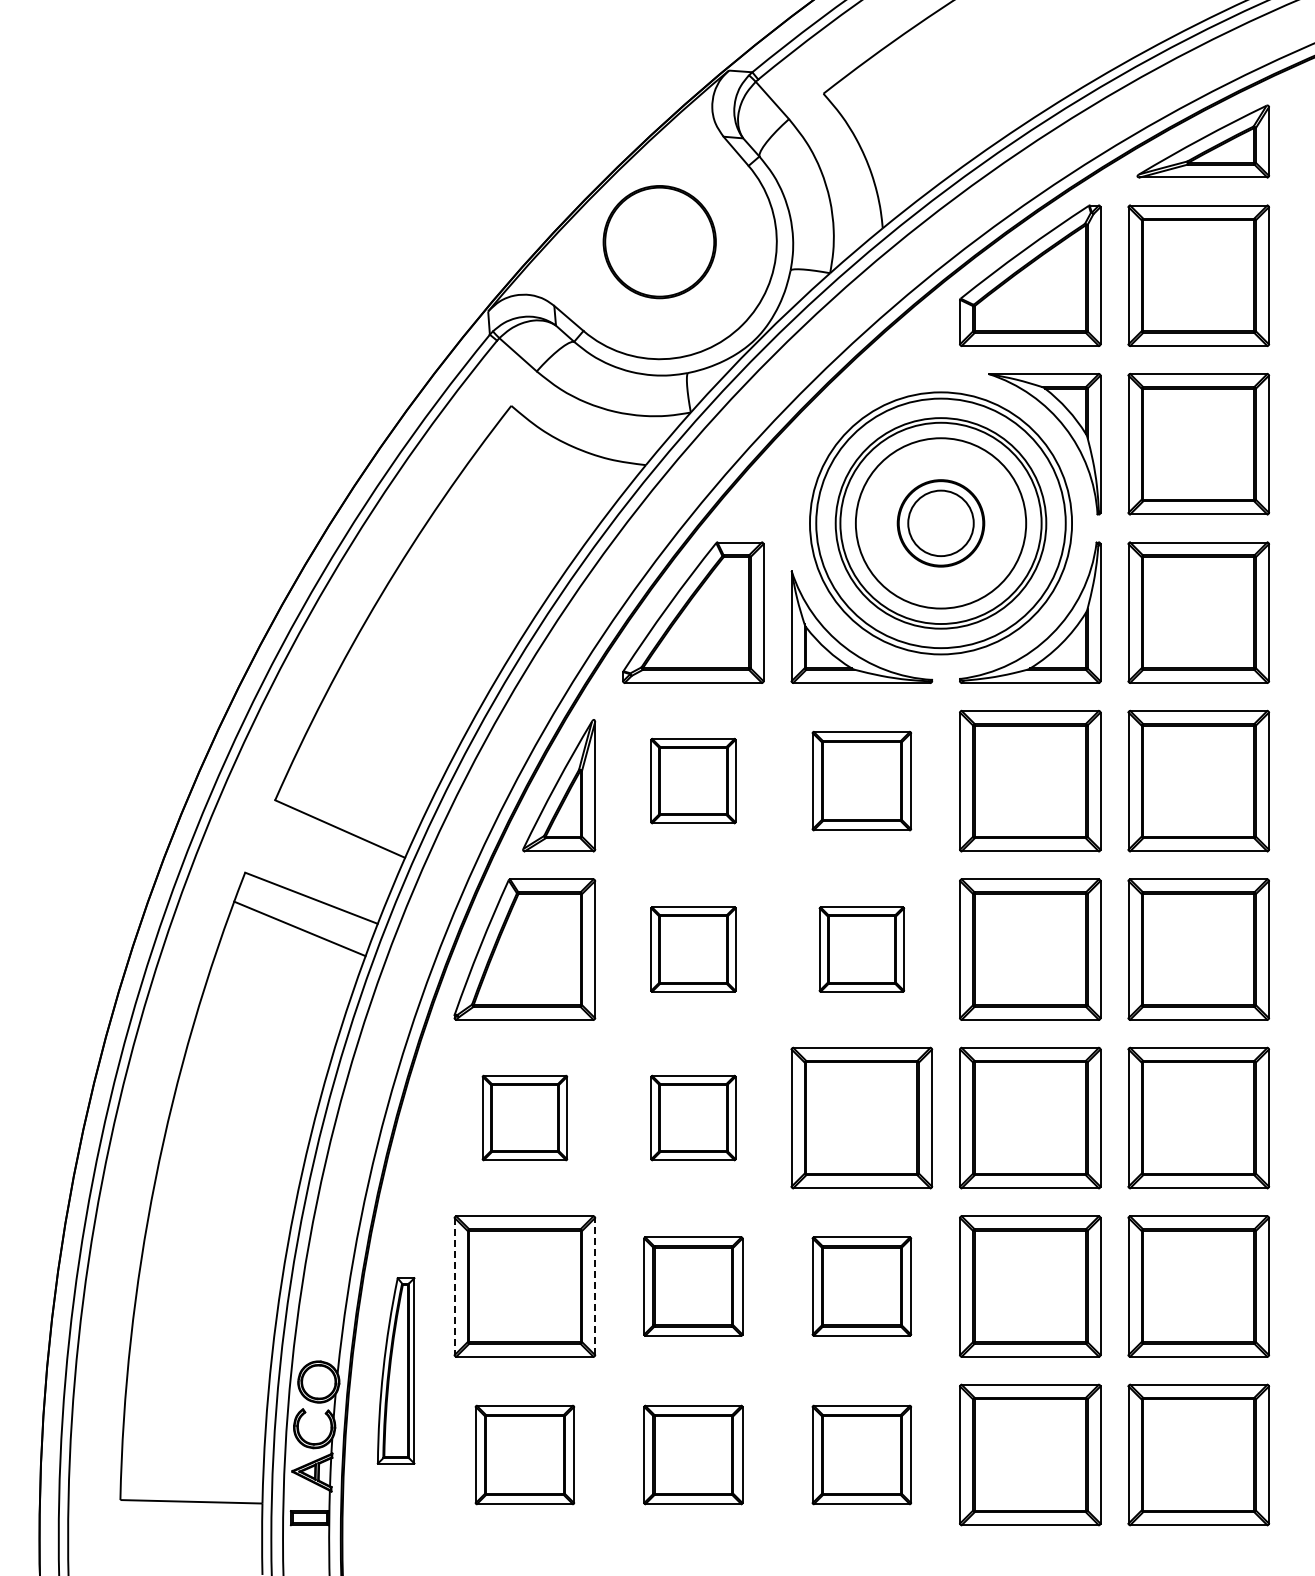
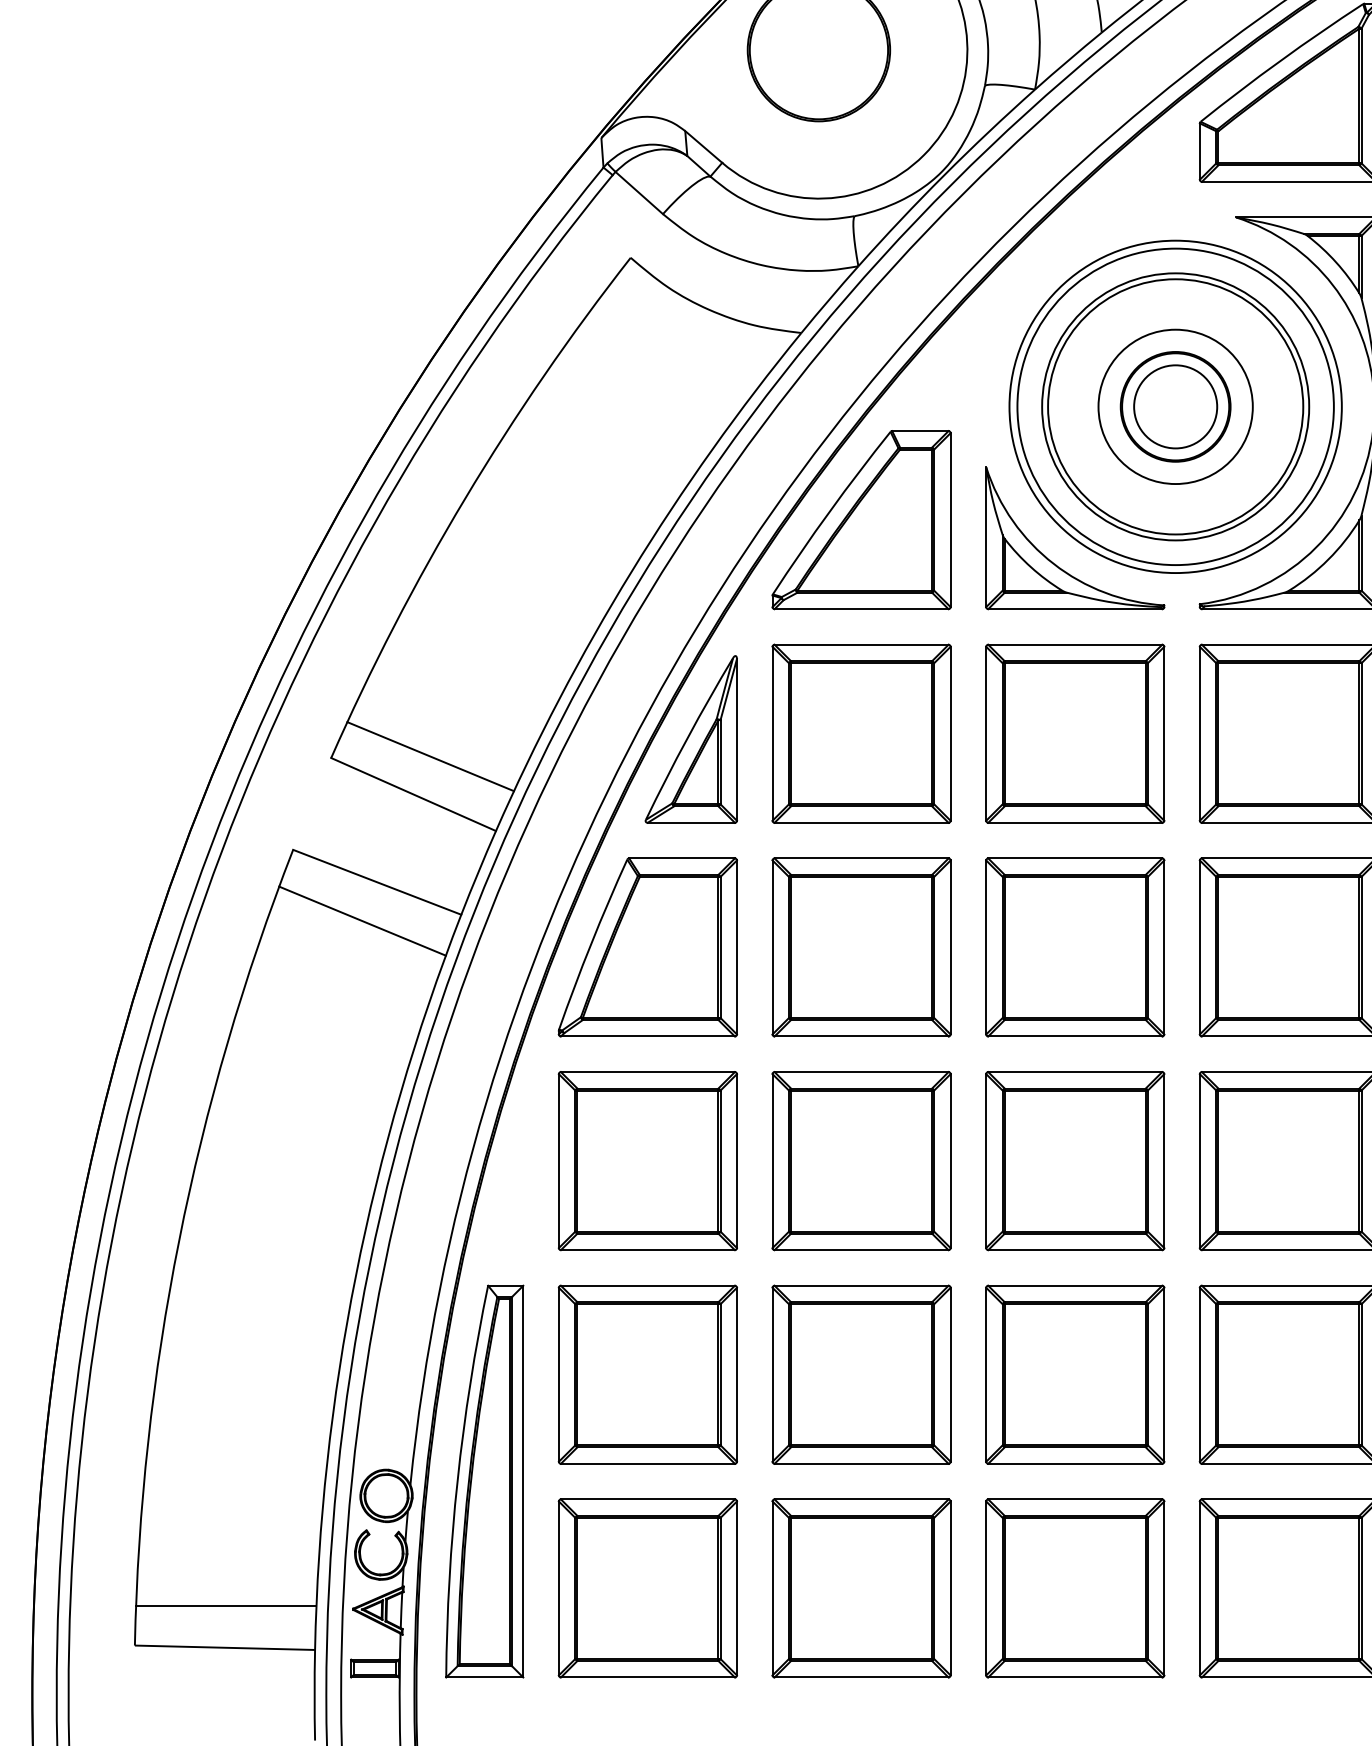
circle: (940, 523) -> (1175, 407), size x0.71
part: (693, 780) -> (861, 732), size x1.67
part: (861, 780) -> (1074, 732), size x1.43
line: (353, 798) -> (430, 755), added
part: (693, 949) -> (861, 947), size x1.67
part: (861, 949) -> (1074, 947), size x1.67
part: (524, 1117) -> (647, 1160), size x1.67
part: (693, 1117) -> (861, 1160), size x1.67
line: (454, 1286) -> (558, 1374), dashed -> solid
line: (595, 1286) -> (737, 1374), dashed -> solid
part: (693, 1286) -> (861, 1374), size x1.43
part: (861, 1286) -> (1074, 1374), size x1.43
part: (395, 1370) -> (483, 1481), size x1.67
part: (524, 1454) -> (647, 1587), size x1.43
part: (693, 1454) -> (861, 1587), size x1.43
part: (861, 1454) -> (1074, 1587), size x1.43
line: (192, 1469) -> (226, 1606), added

